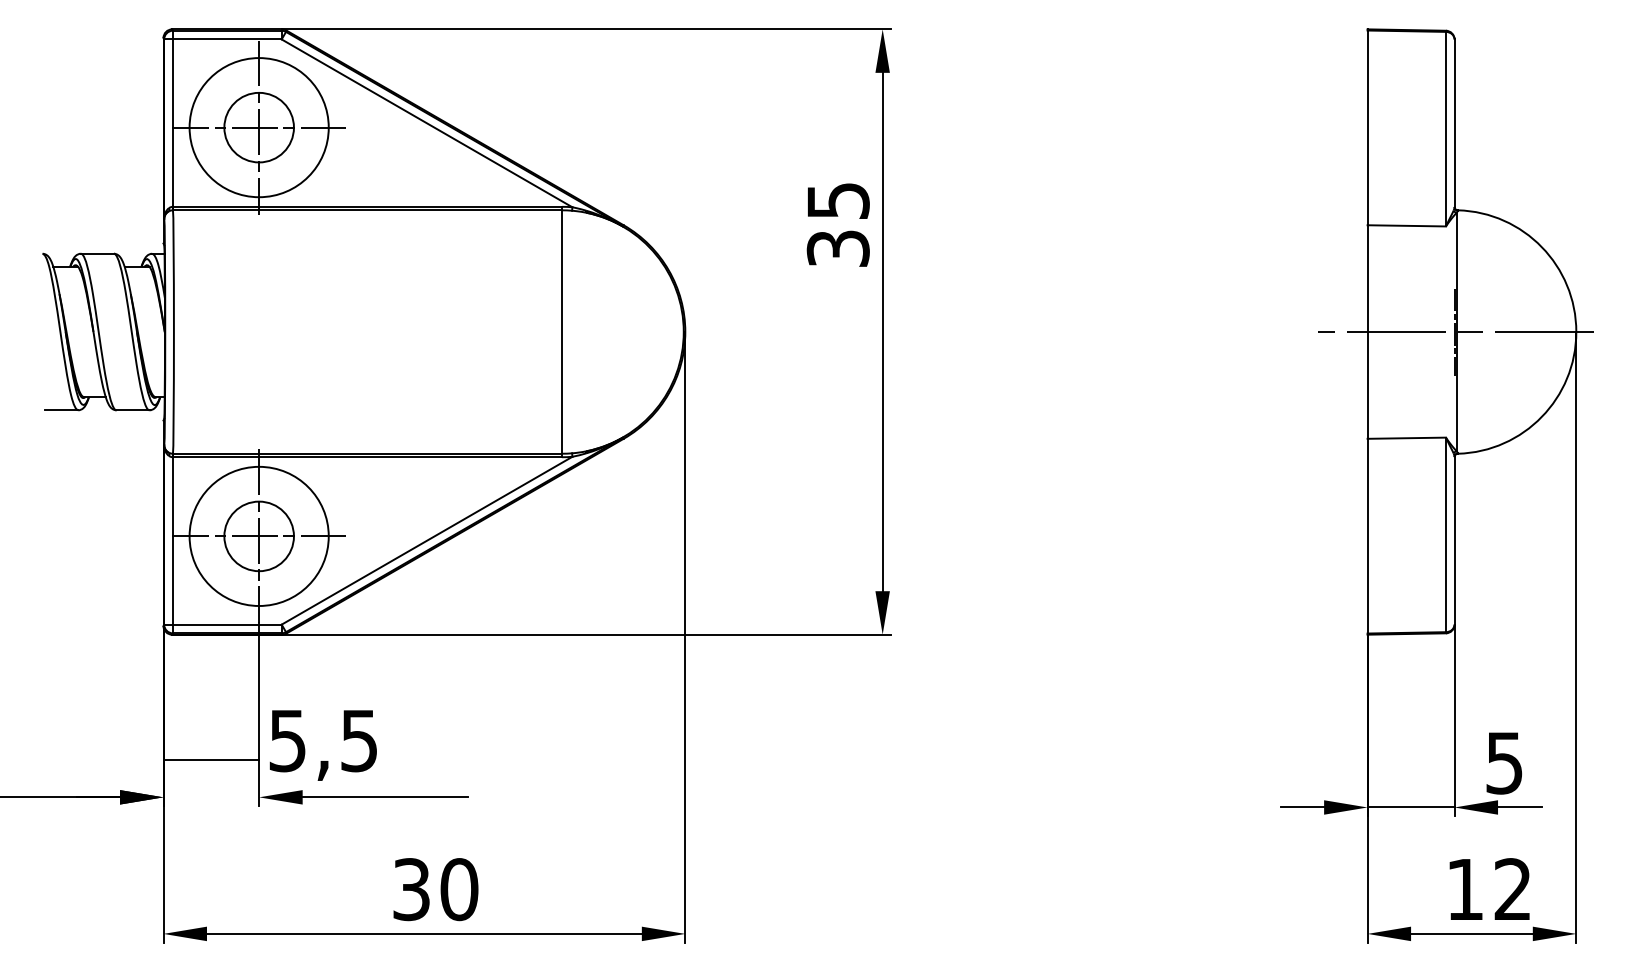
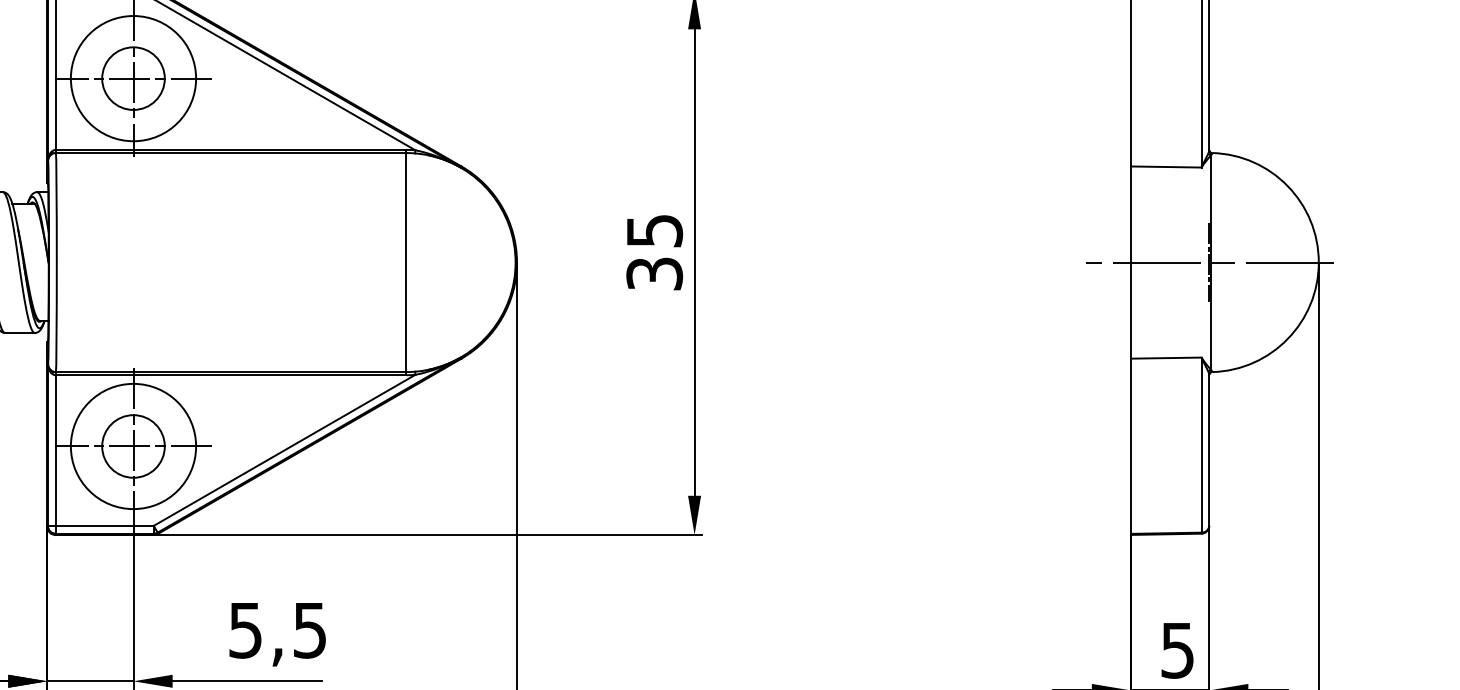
text: (837, 224) -> (653, 252), moved
text: (322, 745) -> (276, 634), moved
line: (211, 760) -> (90, 681), moved
text: (1503, 763) -> (1176, 650), moved

